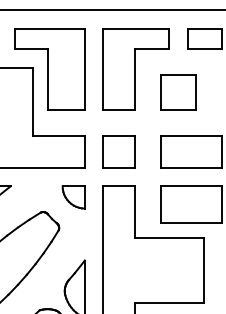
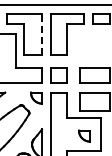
line: (85, 69) -> (42, 34), solid -> dashed
part: (178, 91) -> (88, 45), removed
part: (170, 272) -> (84, 135), added

